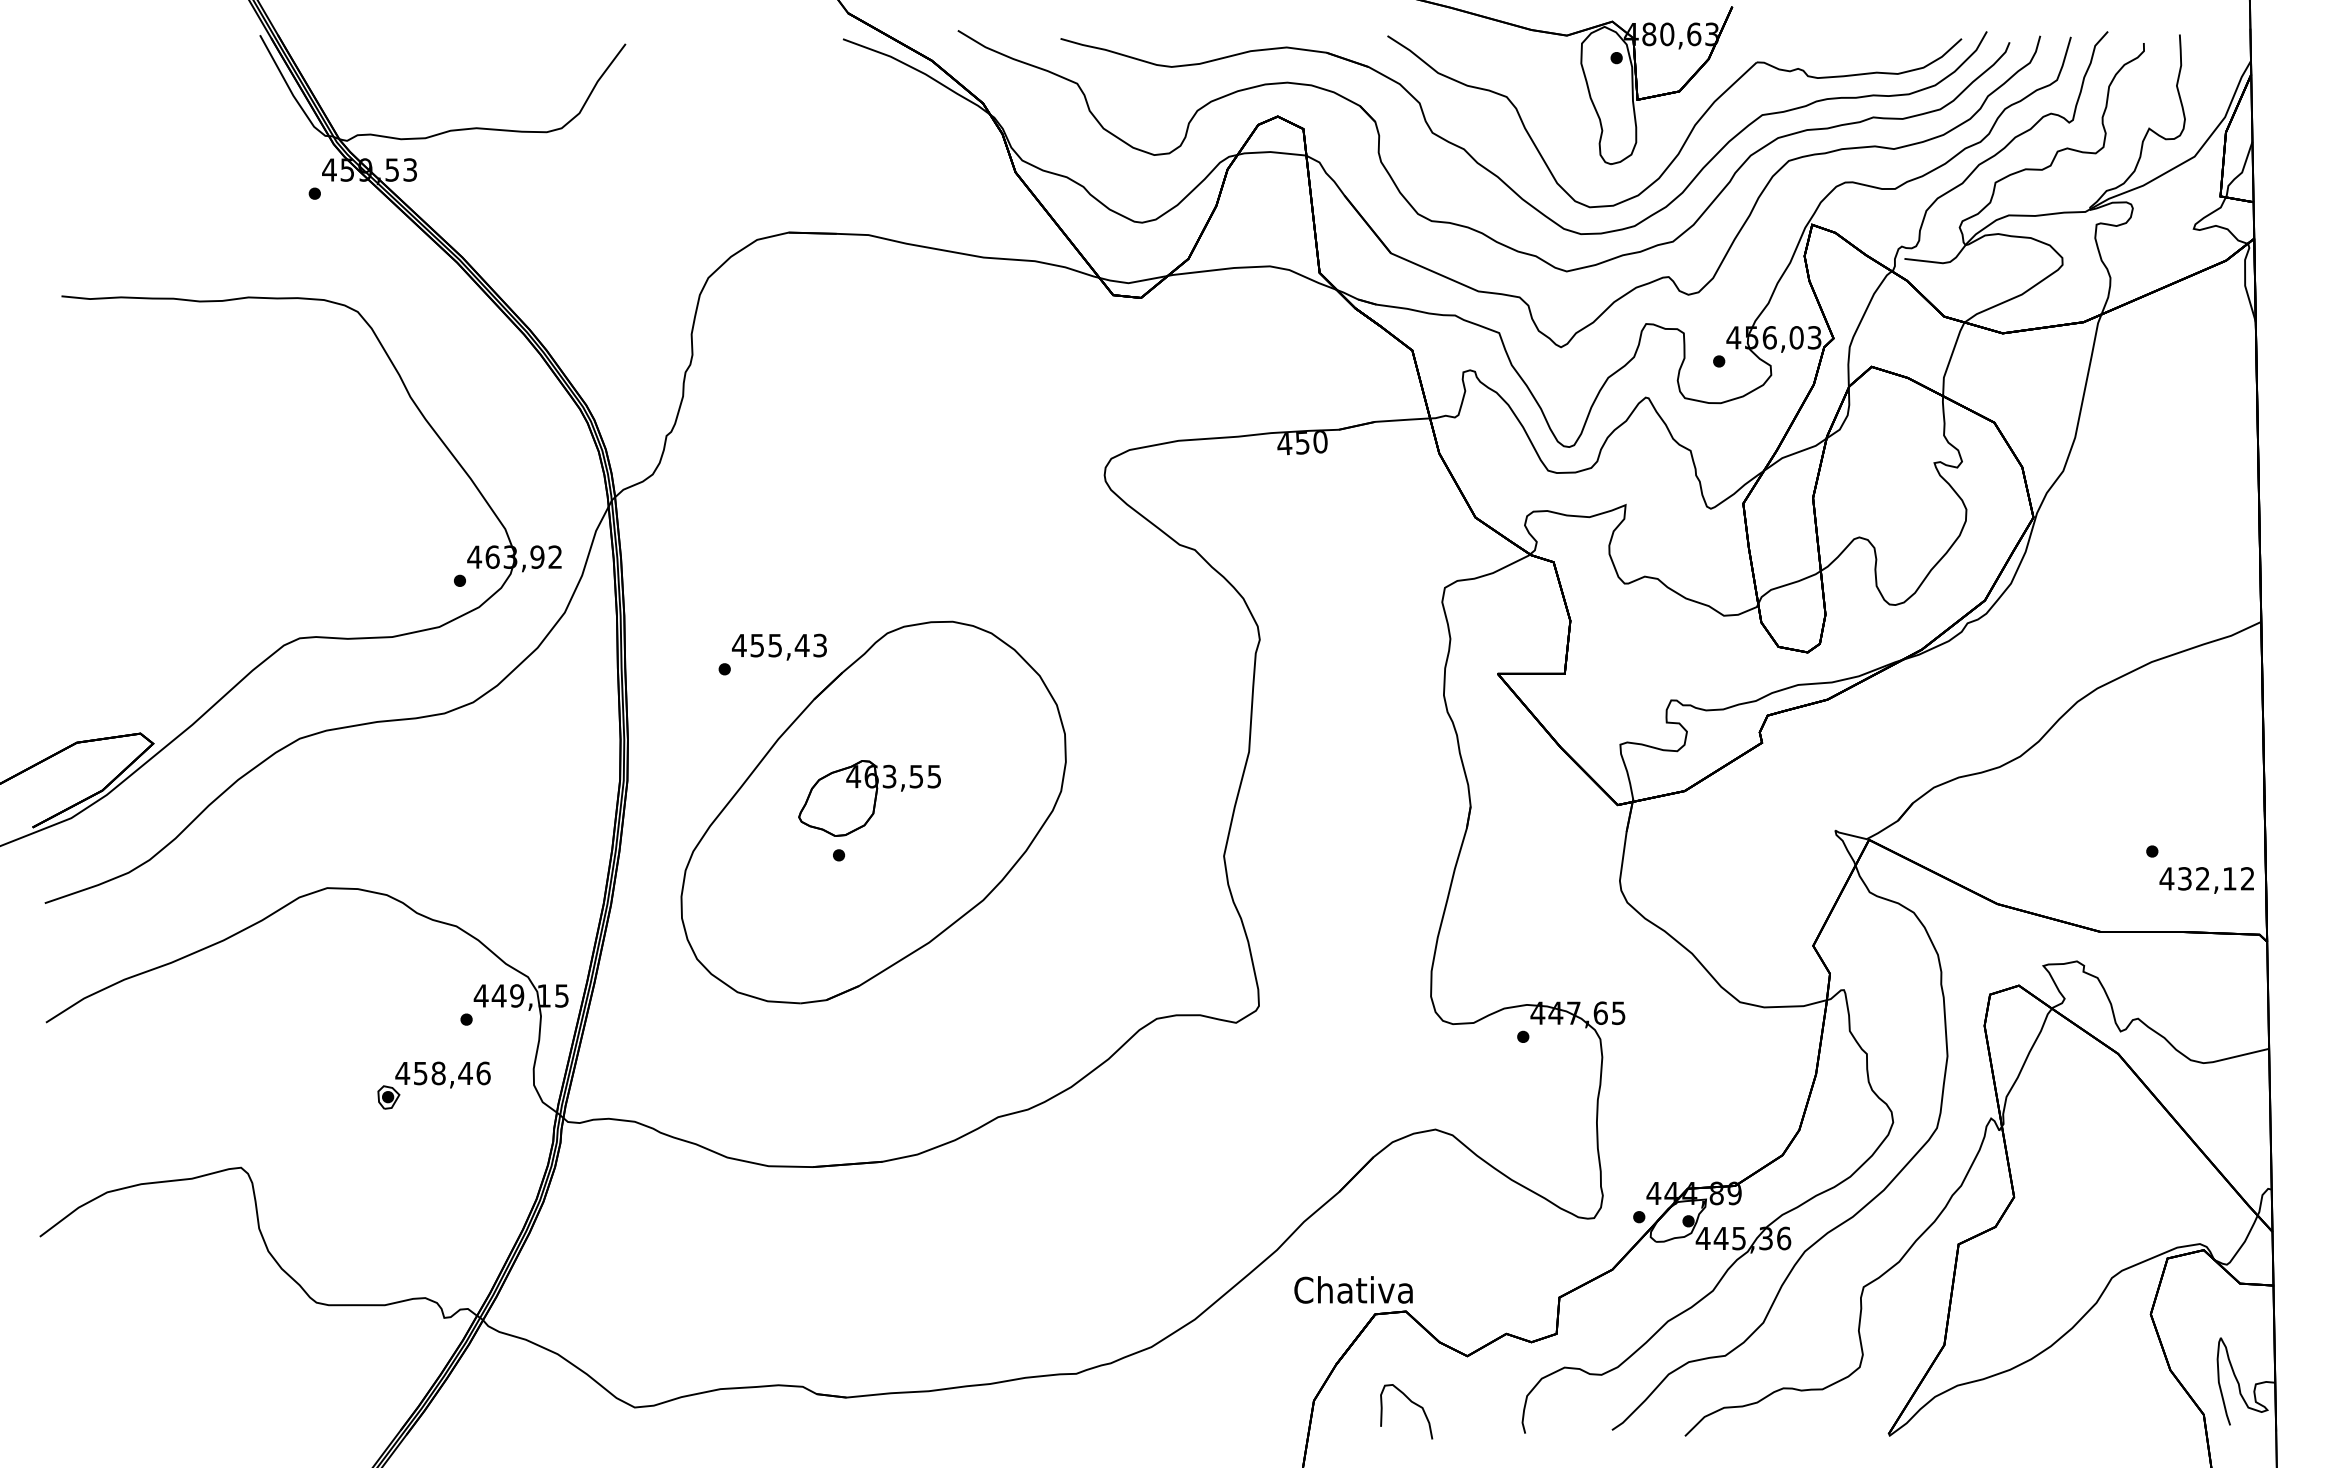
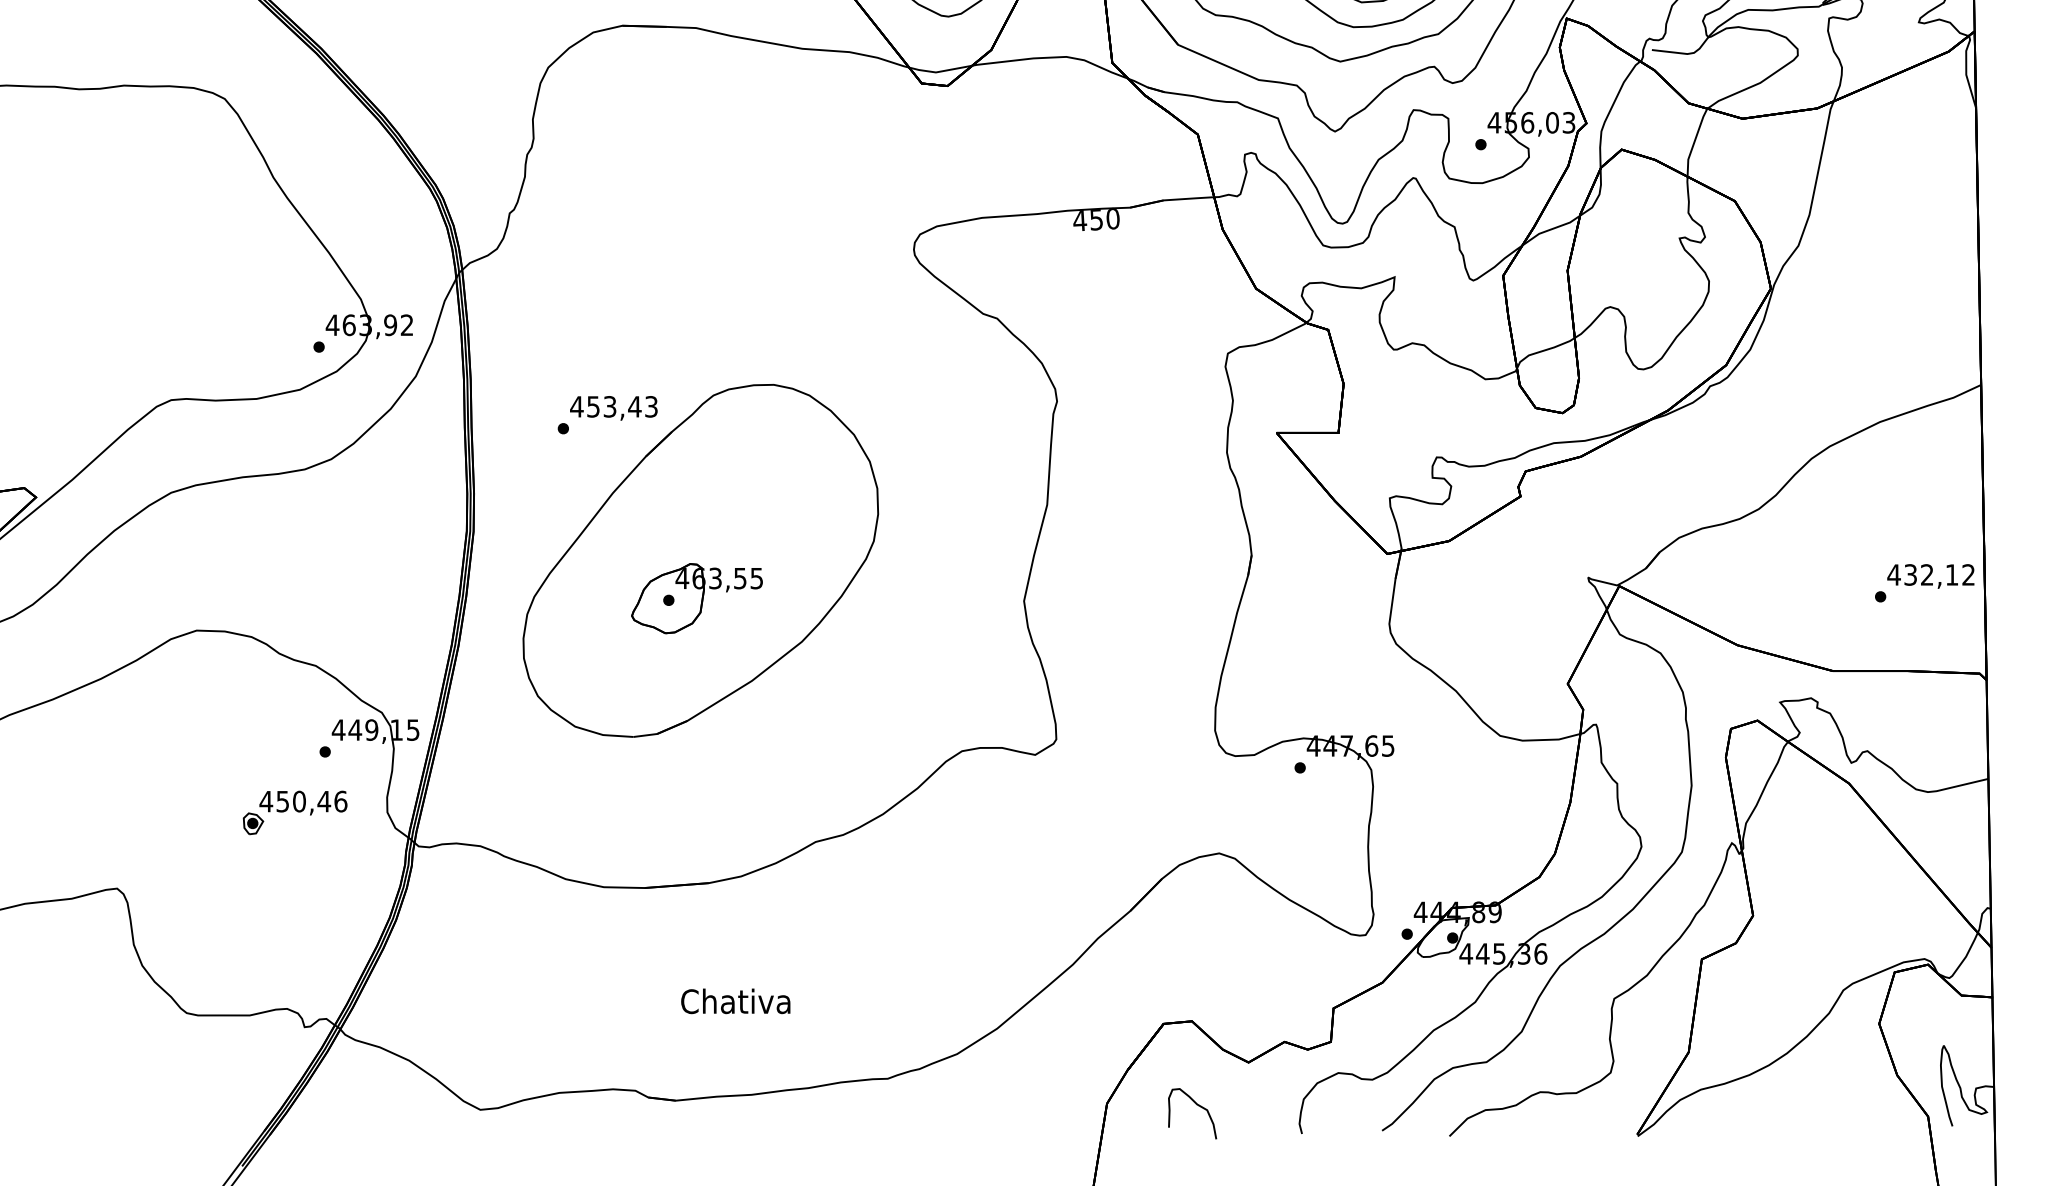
text: (775, 644) -> (610, 405), 455,43 -> 453,43
part: (869, 798) -> (696, 598), moved
text: (2206, 880) -> (1930, 576), moved
text: (438, 1073) -> (299, 801), 458,46 -> 450,46
text: (1353, 1289) -> (735, 1000), moved

